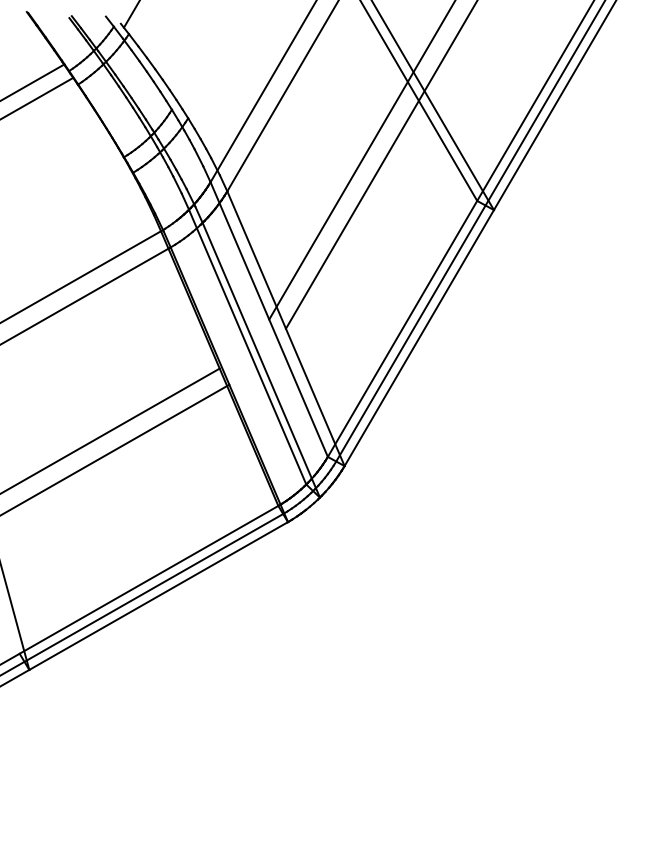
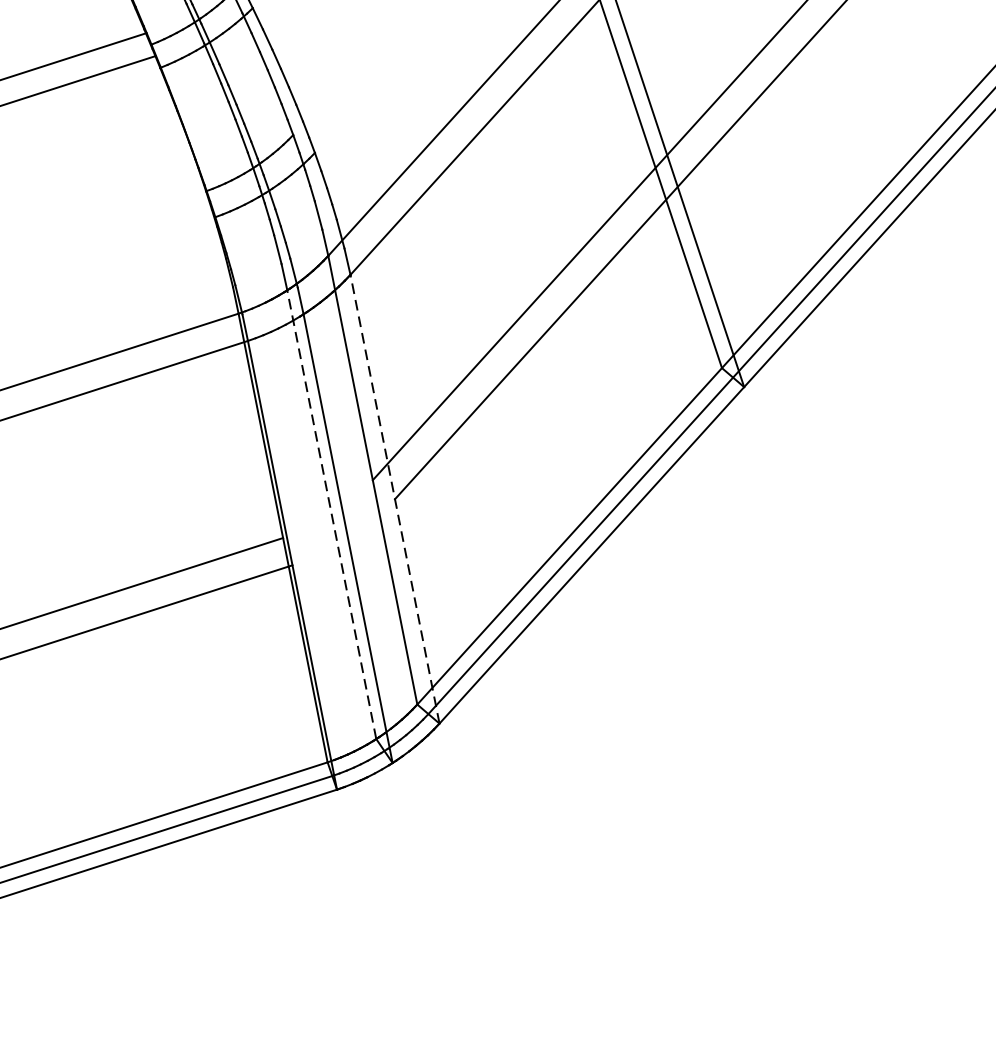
line: (285, 328) -> (394, 498), solid -> dashed
line: (247, 346) -> (331, 513), solid -> dashed

